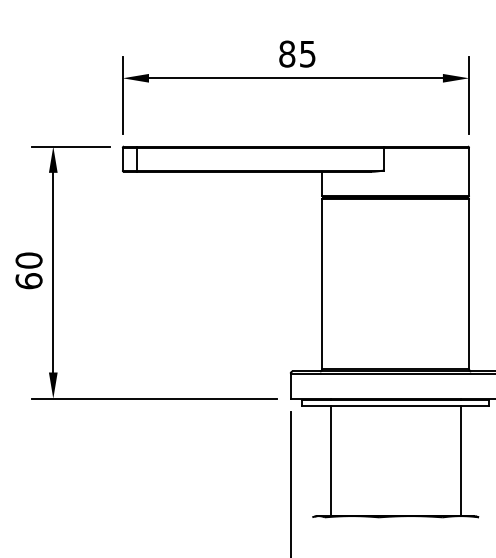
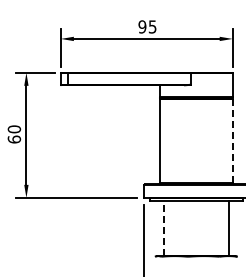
text: (287, 53) -> (142, 26), 85 -> 95
line: (468, 283) -> (232, 140), solid -> dashed
line: (329, 460) -> (163, 228), solid -> dashed

